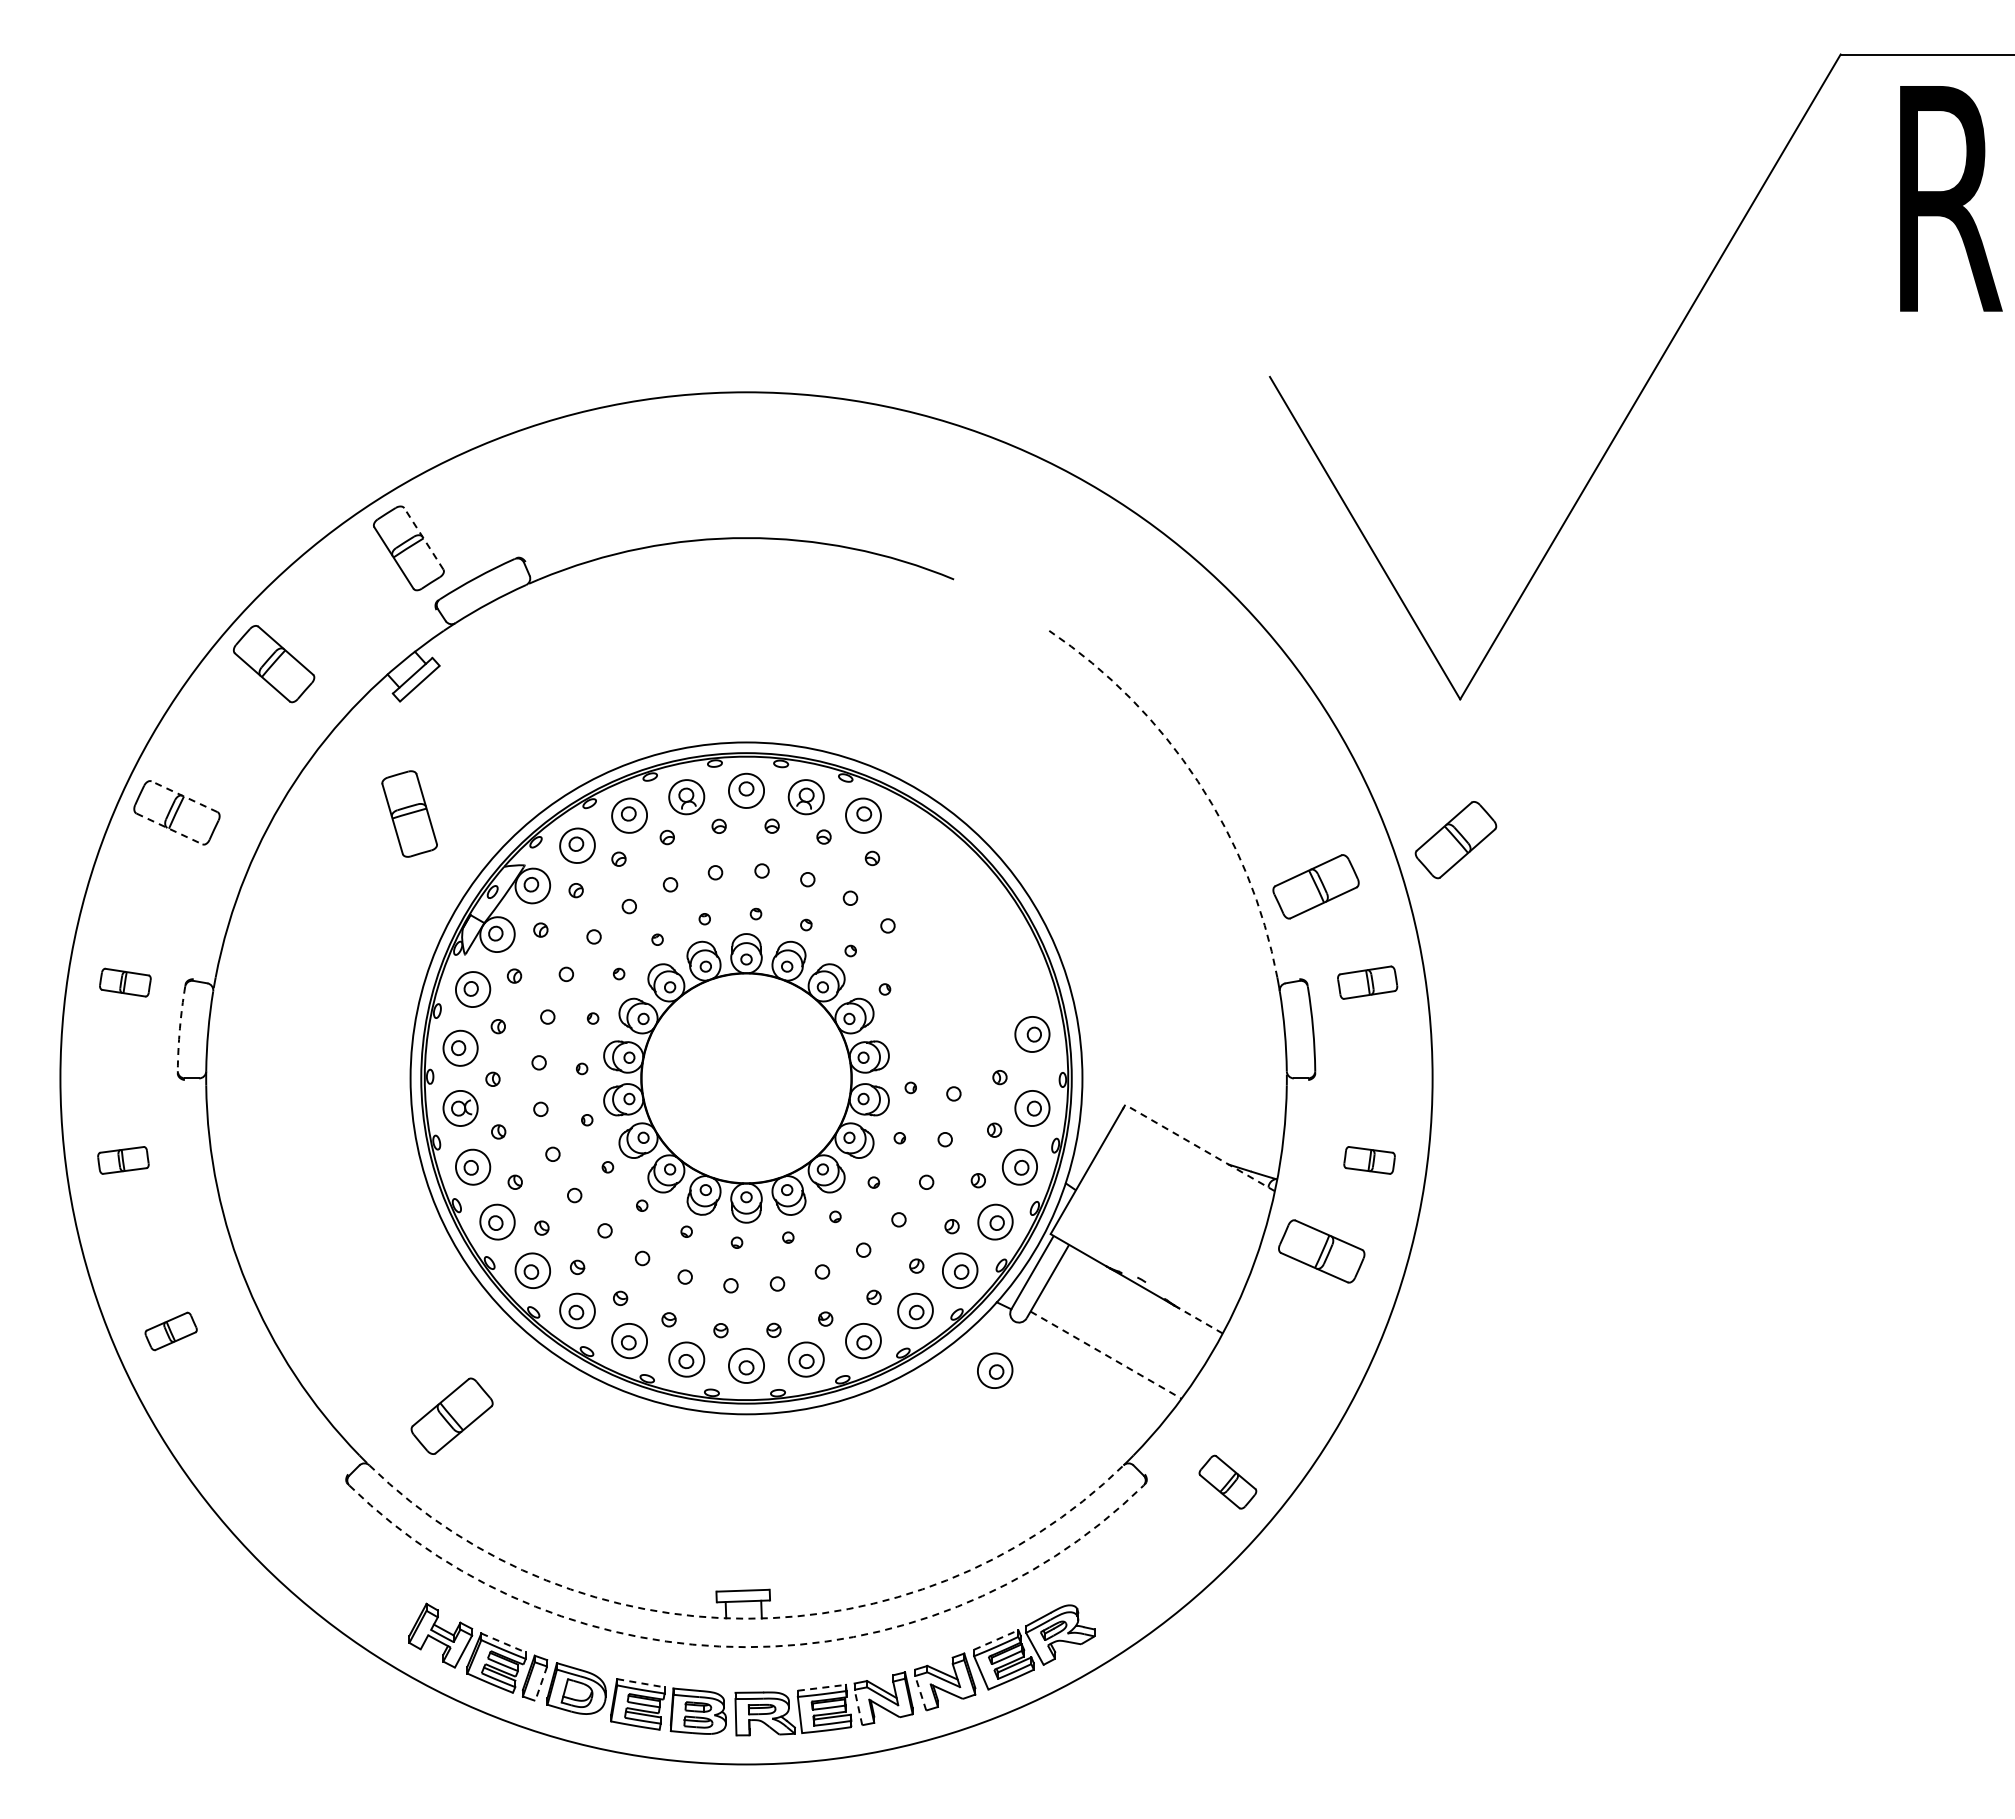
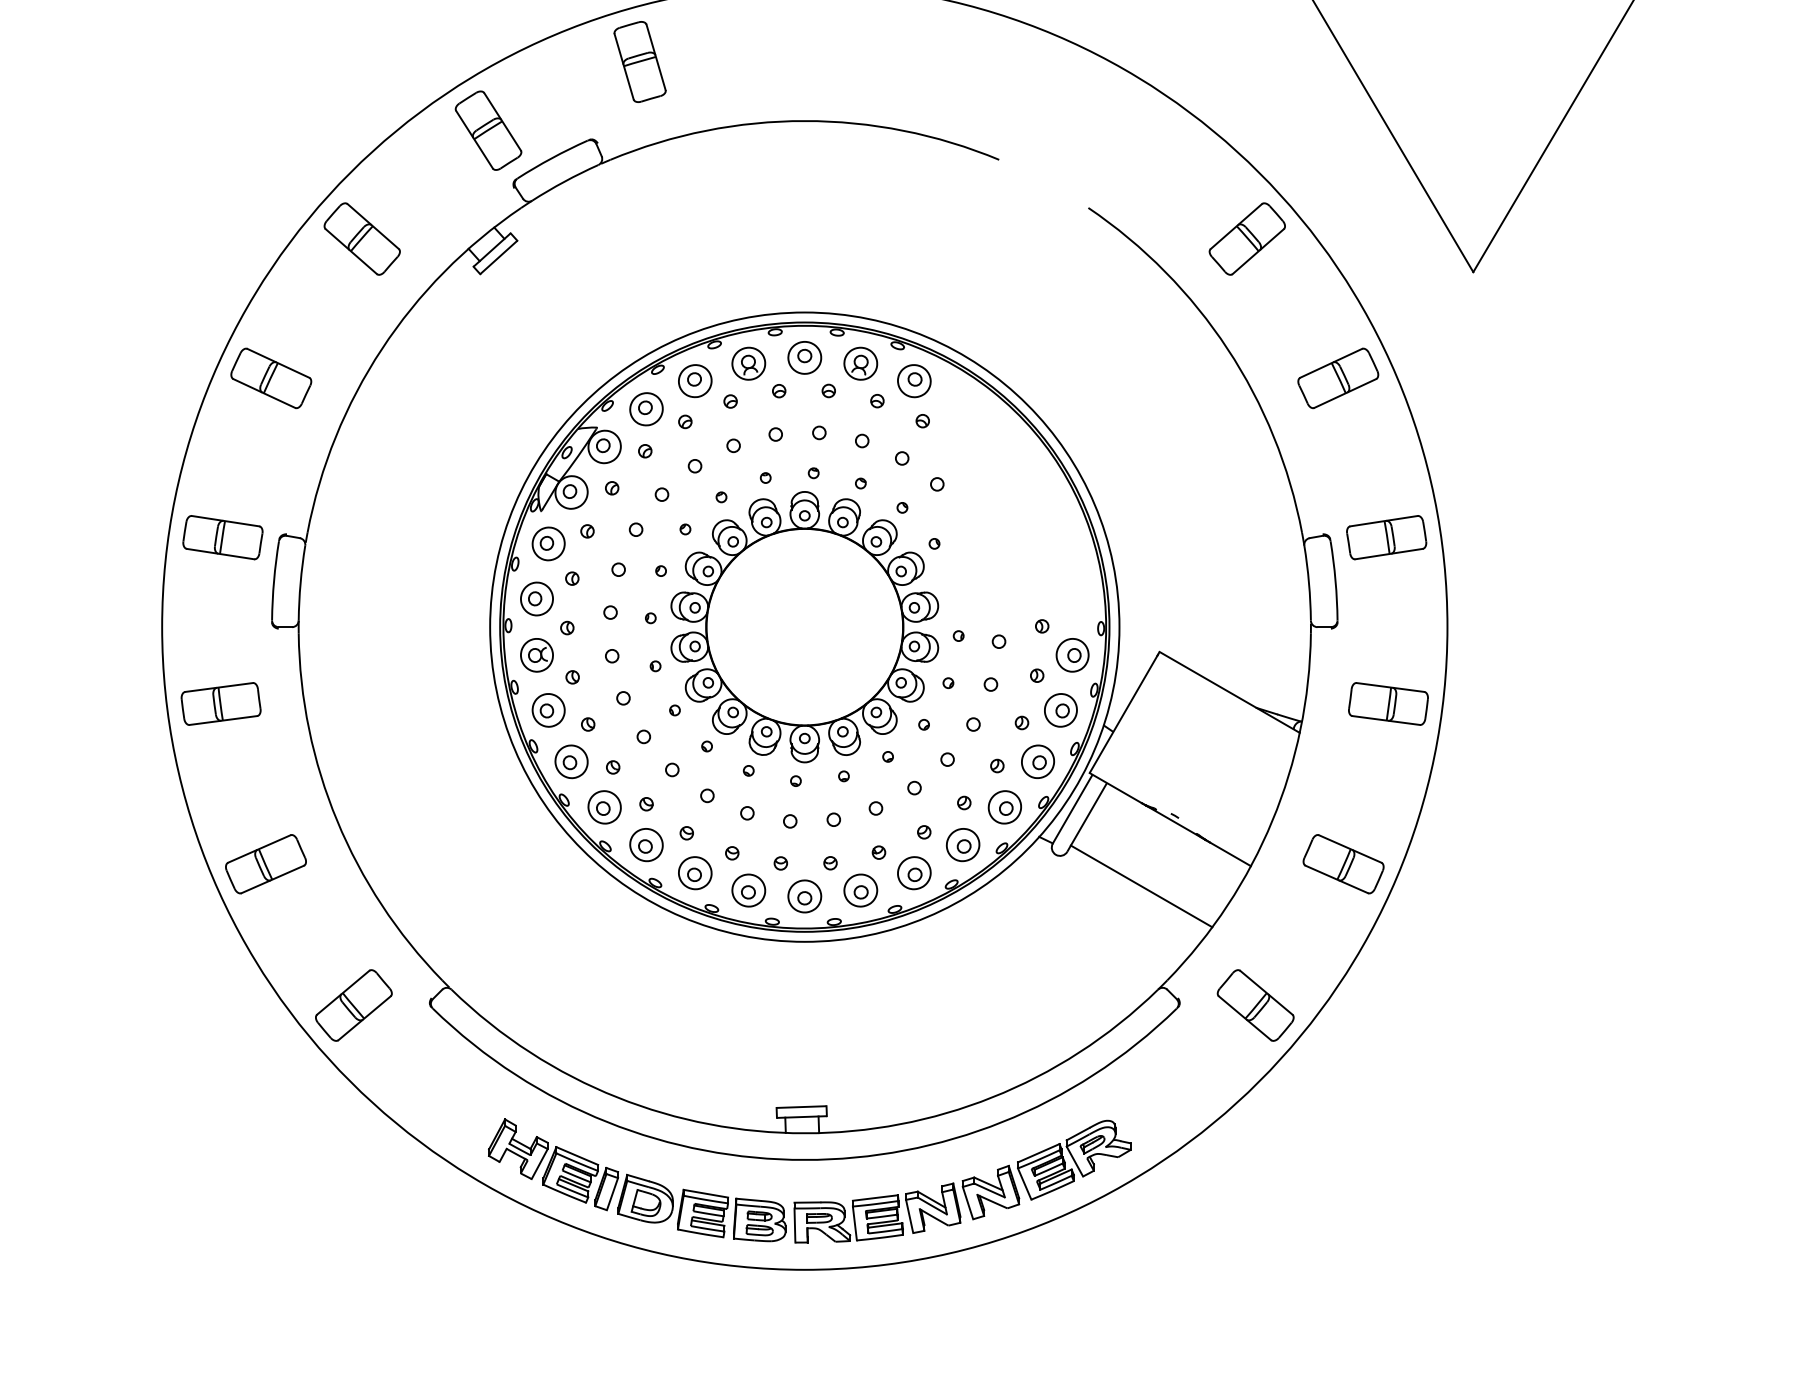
line: (423, 538) -> (502, 121), dashed -> solid
arc: (1197, 781) -> (1227, 349), dashed -> solid
line: (184, 796) -> (278, 363), dashed -> solid
part: (409, 813) -> (639, 61), moved
line: (169, 829) -> (264, 394), dashed -> solid
part: (1455, 840) -> (1246, 239), moved
part: (1315, 886) -> (1337, 378), moved
part: (125, 982) -> (223, 537), size x1.67
part: (1367, 982) -> (1386, 537), size x1.43
arc: (179, 1028) -> (273, 580), dashed -> solid
part: (1032, 1034) -> (1072, 586), removed
line: (1199, 1147) -> (1229, 691), dashed -> solid
part: (123, 1160) -> (221, 704), size x1.67
part: (1369, 1160) -> (1388, 704), size x1.67
part: (1321, 1251) -> (1343, 864), moved
line: (1200, 1320) -> (1230, 853), dashed -> solid
part: (170, 1331) -> (265, 864), size x1.67
line: (1106, 1355) -> (1142, 886), dashed -> solid
part: (995, 1370) -> (1038, 900), removed
part: (451, 1415) -> (353, 1004), moved
part: (1227, 1481) -> (1255, 1004), size x1.43
arc: (746, 1618) -> (804, 1133), dashed -> solid
line: (996, 1639) -> (1038, 1152), dashed -> solid
line: (504, 1643) -> (578, 1156), dashed -> solid
arc: (746, 1647) -> (804, 1160), dashed -> solid
line: (641, 1683) -> (706, 1193), dashed -> solid
line: (541, 1684) -> (612, 1194), dashed -> solid
line: (822, 1687) -> (875, 1197), dashed -> solid
line: (920, 1692) -> (967, 1202), dashed -> solid
line: (858, 1707) -> (909, 1216), dashed -> solid

